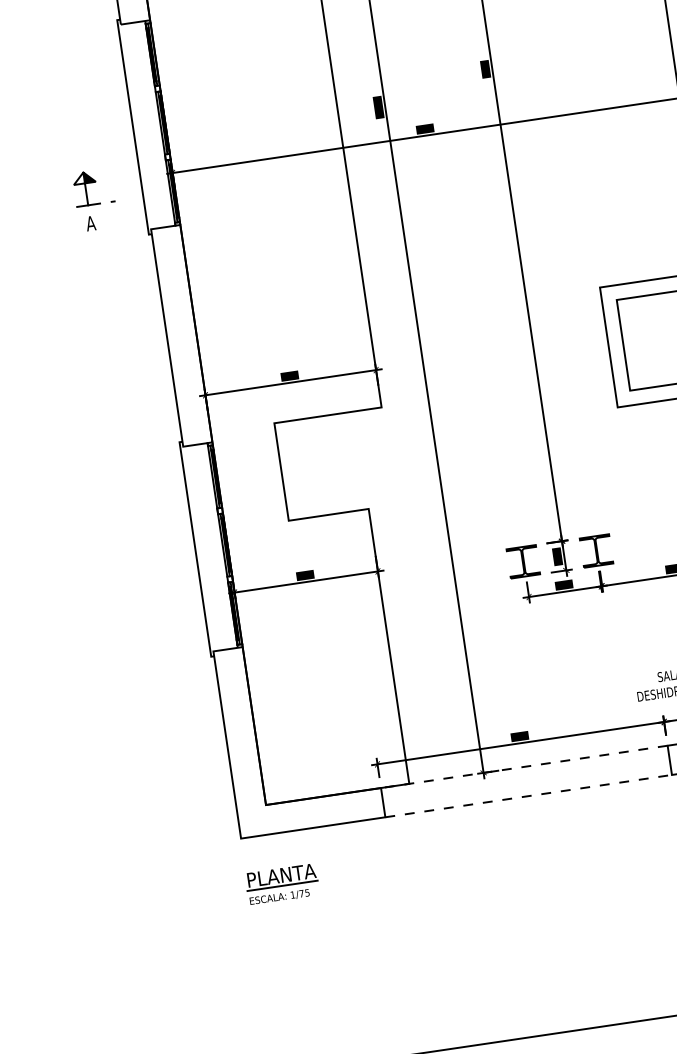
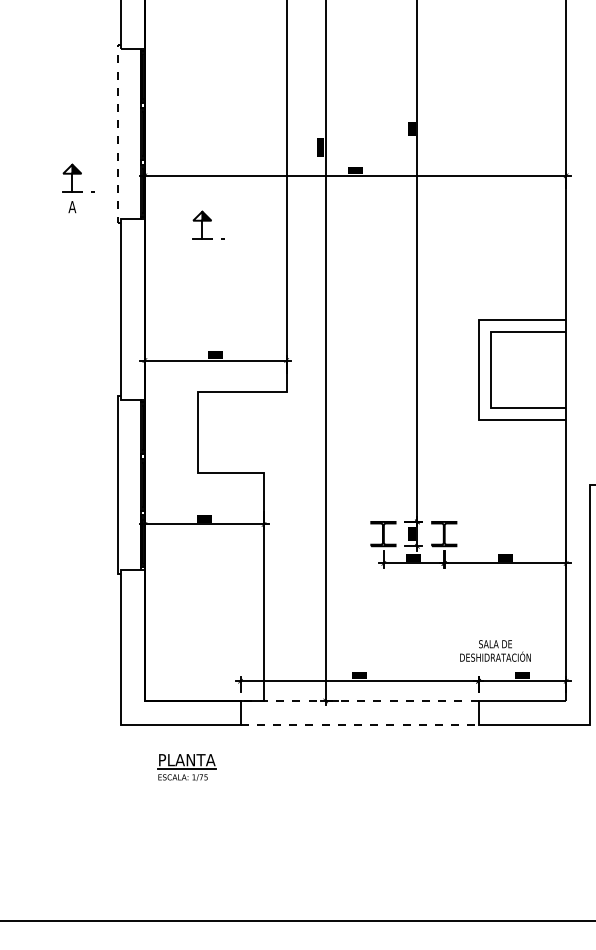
line: (133, 126) -> (118, 133), solid -> dashed
part: (257, 220) -> (208, 224), added
part: (282, 884) -> (186, 767), moved

